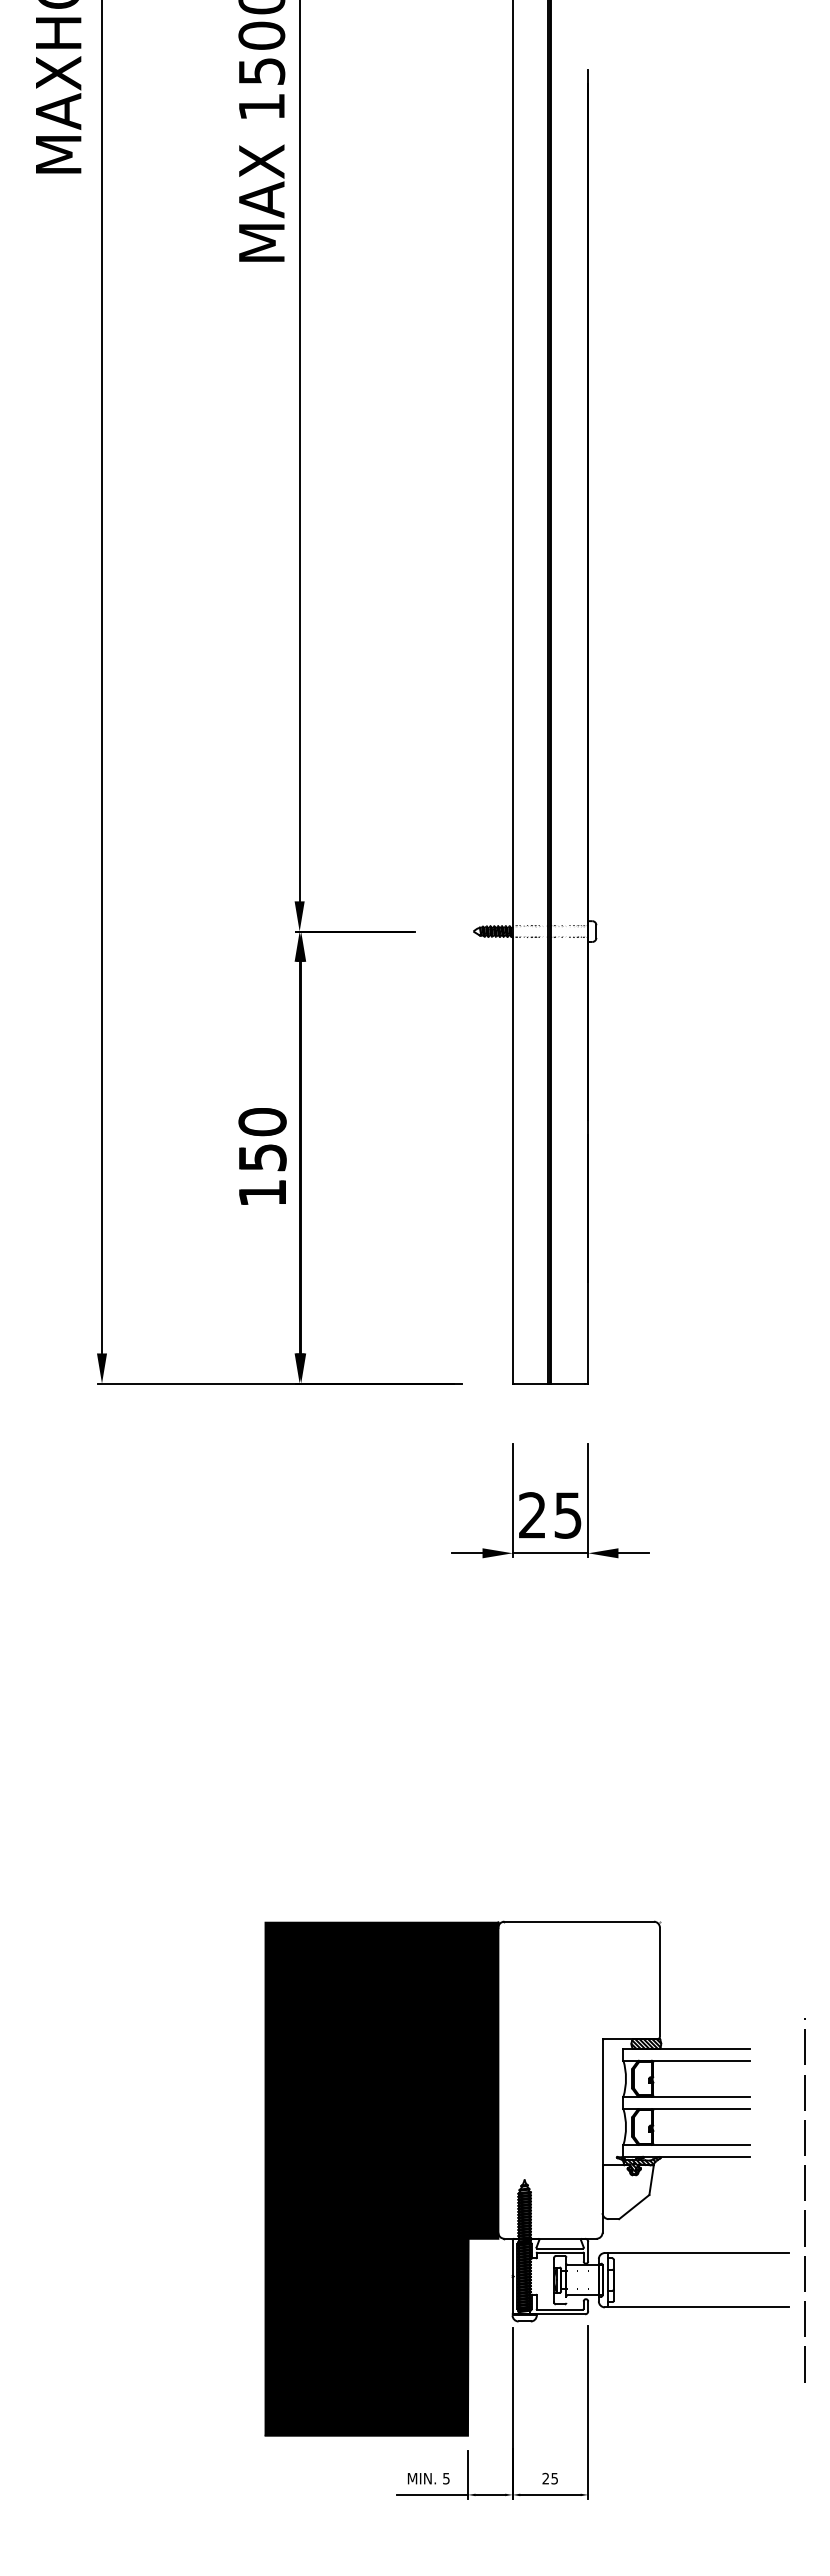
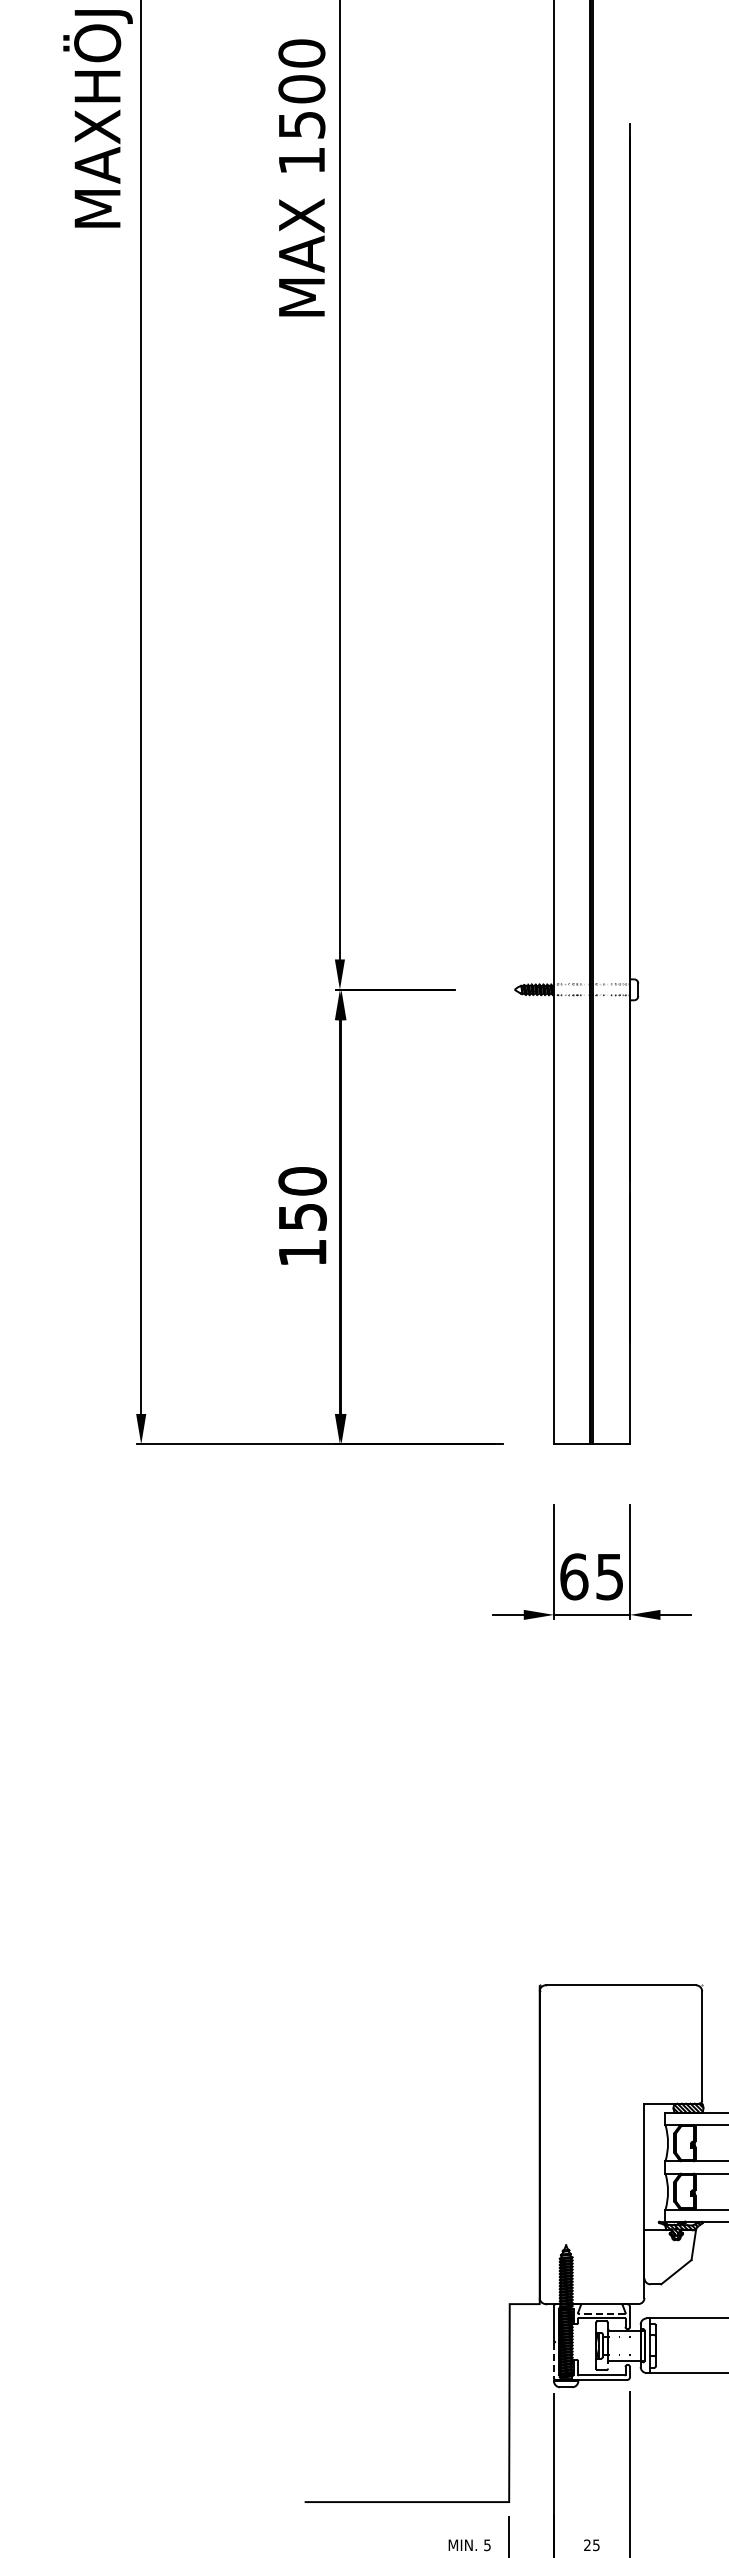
text: (532, 1515) -> (574, 1576), 25 -> 65
fill: (381, 2178) -> (422, 2243), removed
line: (560, 2248) -> (602, 2313), solid -> dashed
line: (512, 2295) -> (553, 2361), solid -> dashed

